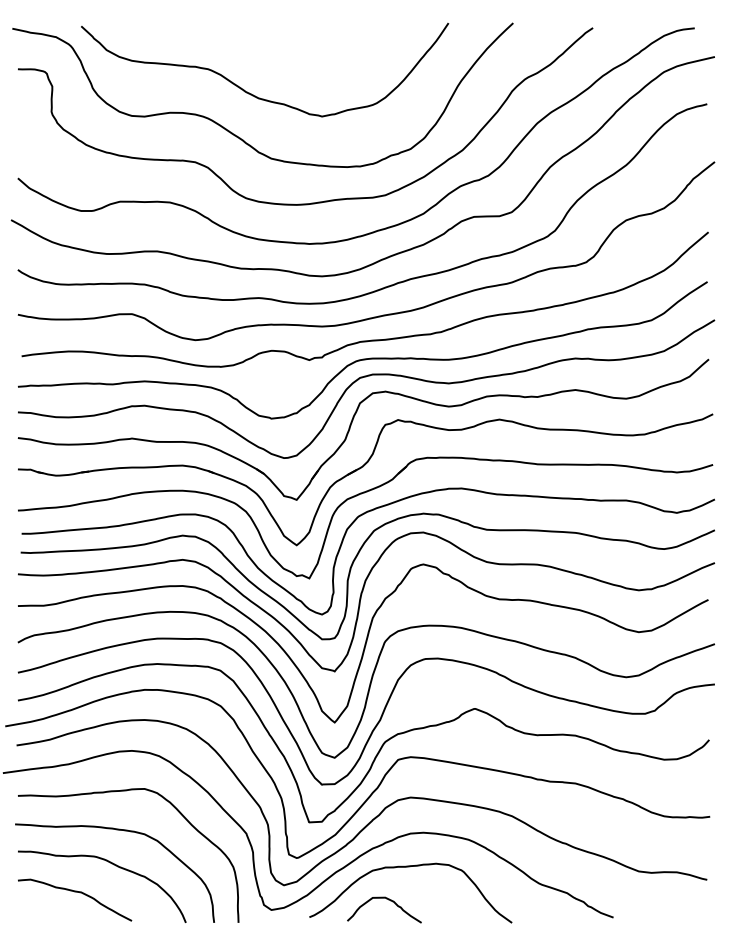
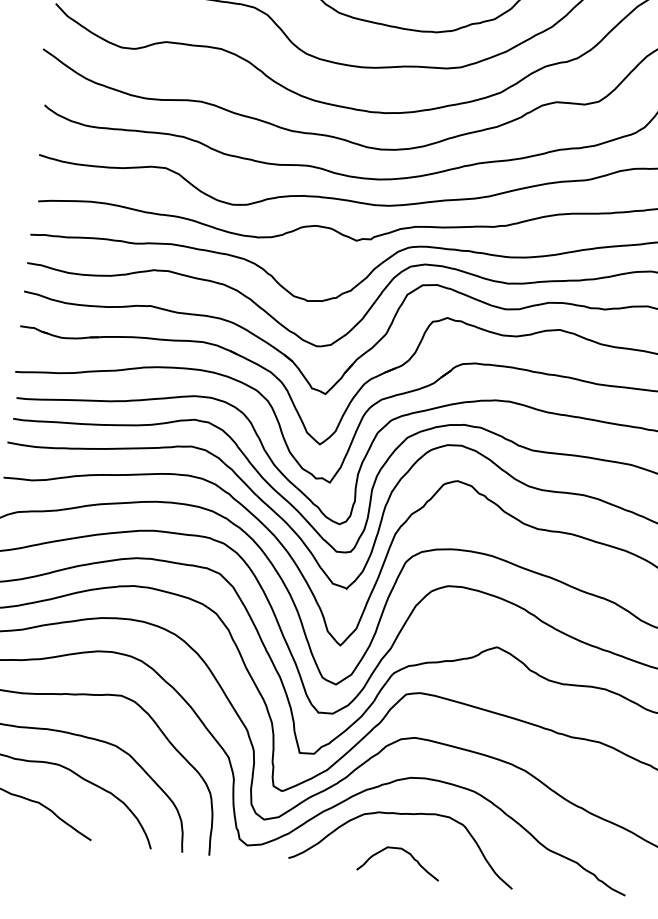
curve: (388, 900) -> (404, 852), moved

